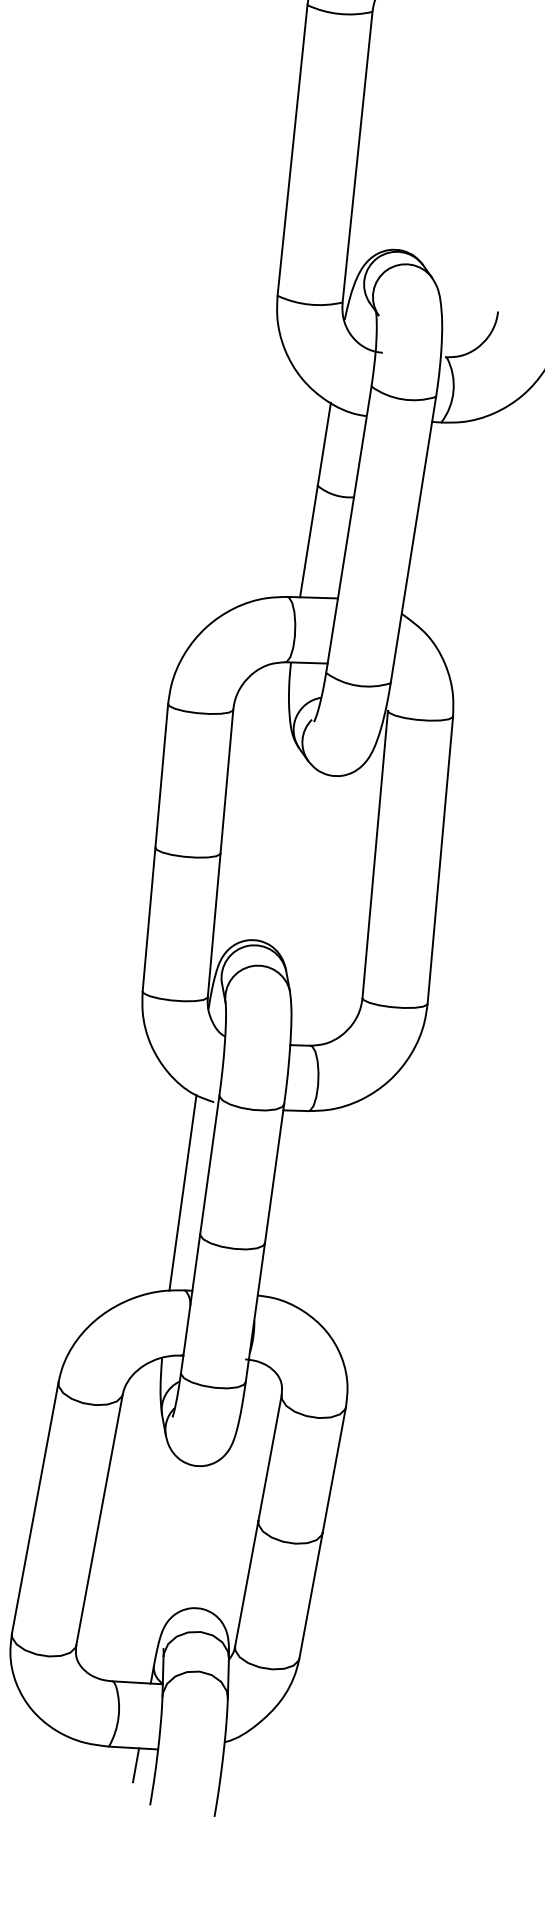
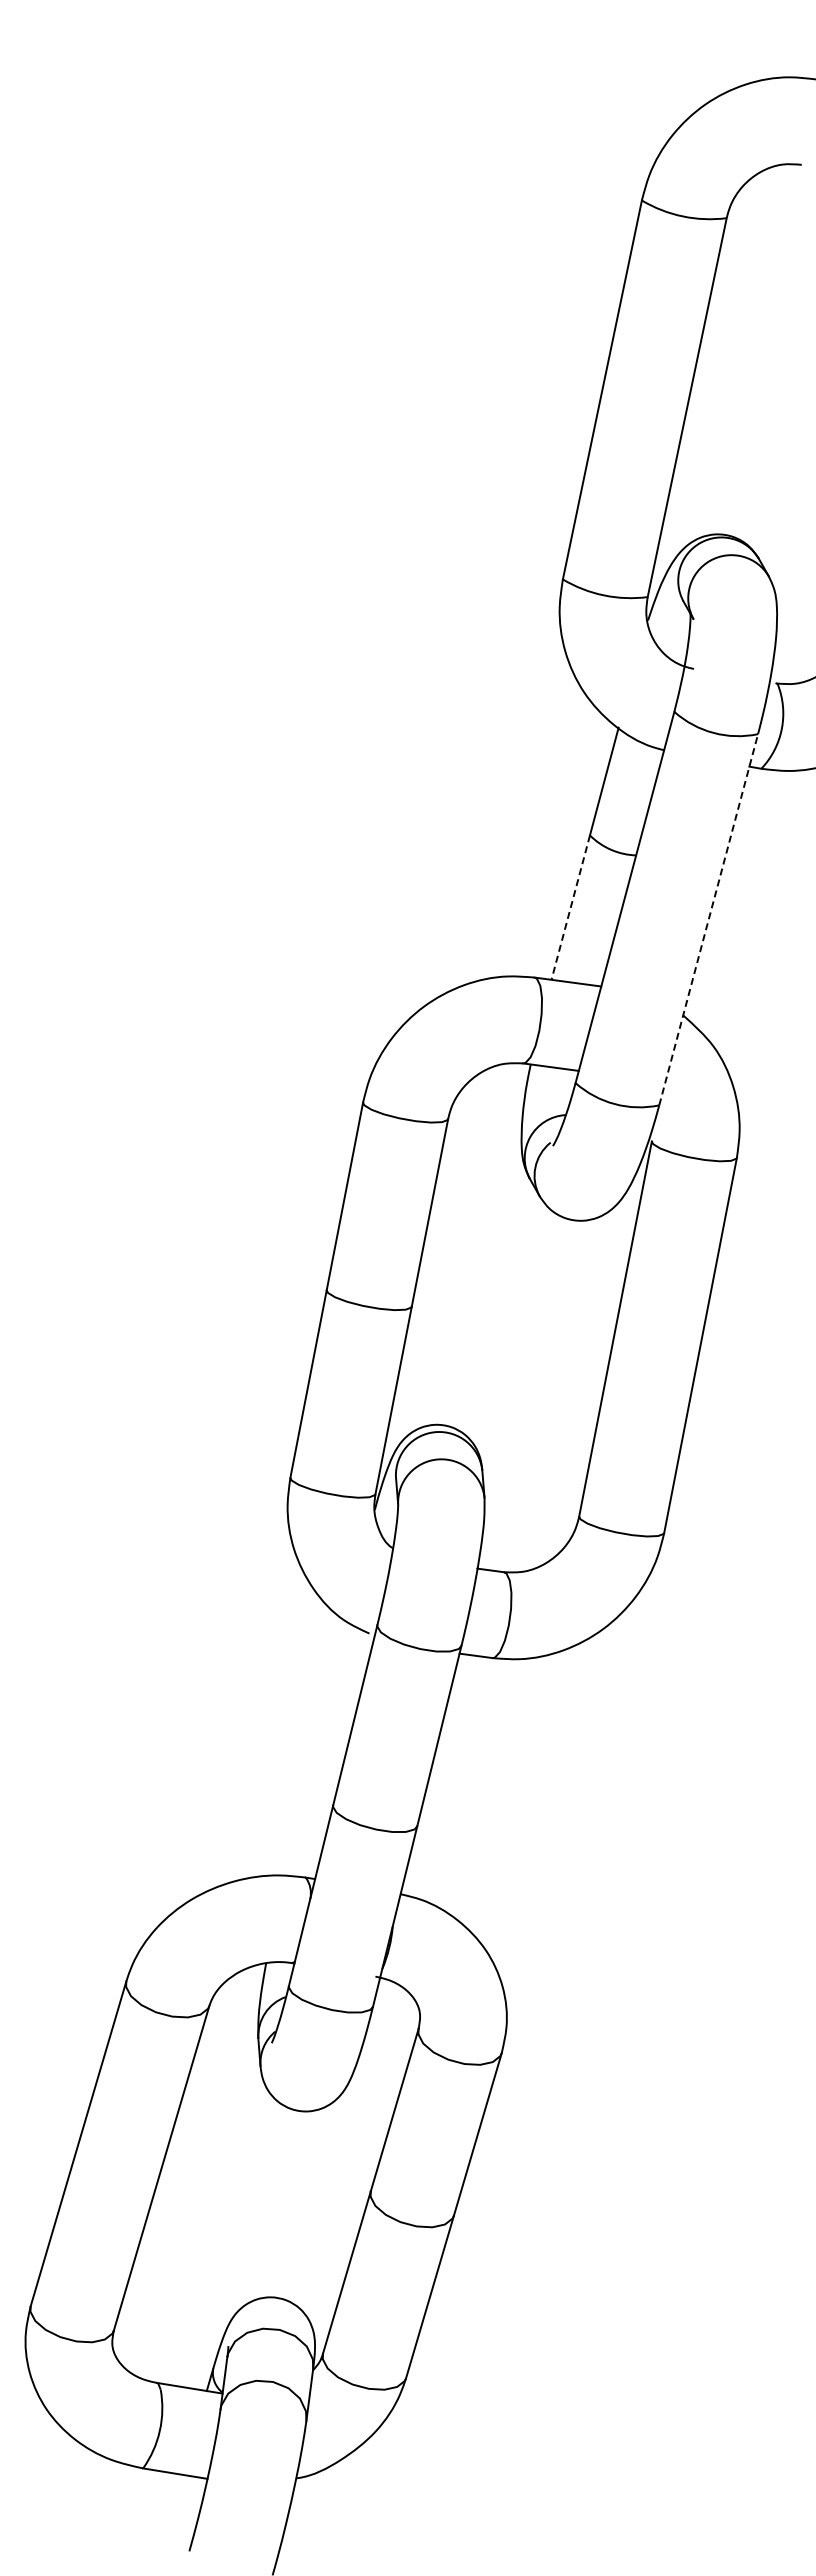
line: (413, 539) -> (708, 919), solid -> dashed
line: (308, 541) -> (570, 907), solid -> dashed
line: (182, 1192) -> (315, 1748), removed
line: (135, 1765) -> (175, 2496), removed

